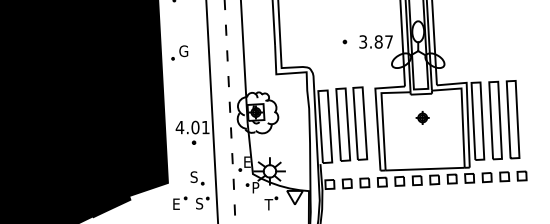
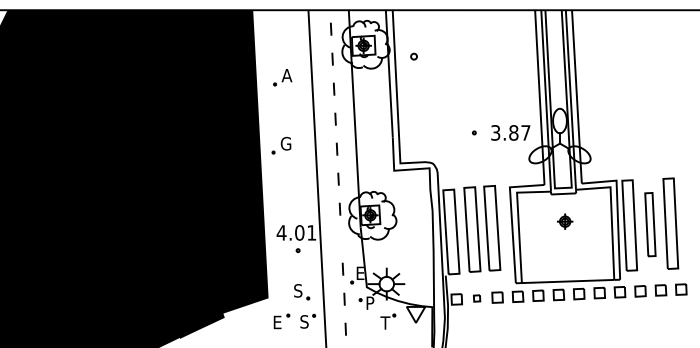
part: (495, 120) -> (650, 224), size x0.7
line: (231, 132) -> (341, 238), removed
part: (346, 183) -> (476, 298), size x0.6

